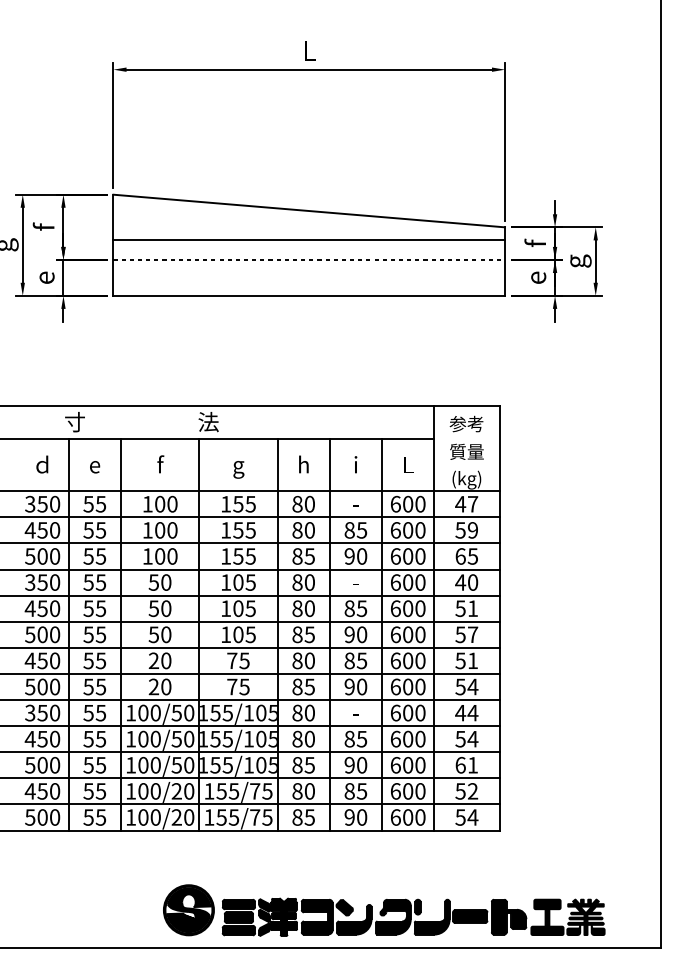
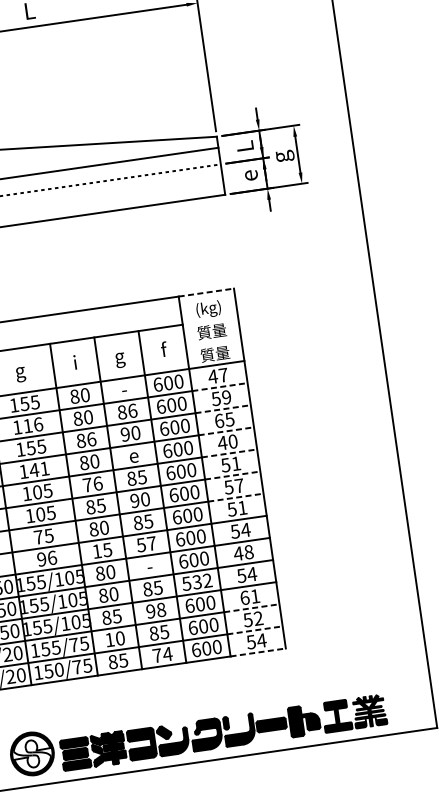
text: (534, 242) -> (243, 145), f -> L
line: (466, 405) -> (205, 292), solid -> dashed
text: (466, 425) -> (208, 309), 参考 -> (kg)
text: (303, 464) -> (75, 362), h -> i
text: (408, 464) -> (164, 349), L -> f
text: (355, 467) -> (119, 358), i -> g
text: (466, 479) -> (214, 355), (kg) -> 質量
line: (466, 517) -> (219, 387), solid -> dashed
text: (244, 530) -> (33, 425), 155 -> 116
text: (361, 530) -> (132, 411), 85 -> 86
line: (466, 543) -> (222, 409), solid -> dashed
text: (309, 556) -> (91, 439), 85 -> 86
line: (466, 569) -> (225, 431), solid -> dashed
text: (243, 582) -> (38, 469), 105 -> 141
text: (356, 584) -> (134, 457), - -> e
line: (466, 595) -> (229, 453), solid -> dashed
text: (303, 608) -> (92, 484), 80 -> 76
line: (466, 621) -> (232, 475), solid -> dashed
line: (466, 647) -> (235, 497), solid -> dashed
text: (238, 686) -> (47, 558), 75 -> 96
text: (297, 686) -> (97, 551), 85 -> 15
text: (355, 686) -> (146, 544), 90 -> 57
text: (472, 712) -> (248, 551), 44 -> 48
text: (407, 738) -> (196, 581), 600 -> 532
text: (362, 765) -> (161, 610), 90 -> 98
line: (466, 778) -> (251, 608), solid -> dashed
text: (297, 791) -> (109, 640), 80 -> 10
line: (466, 804) -> (254, 630), solid -> dashed
text: (233, 817) -> (58, 669), 155/75 -> 150/75
text: (355, 817) -> (162, 655), 90 -> 74
line: (466, 830) -> (257, 652), solid -> dashed
fill: (188, 910) -> (32, 754), removed

